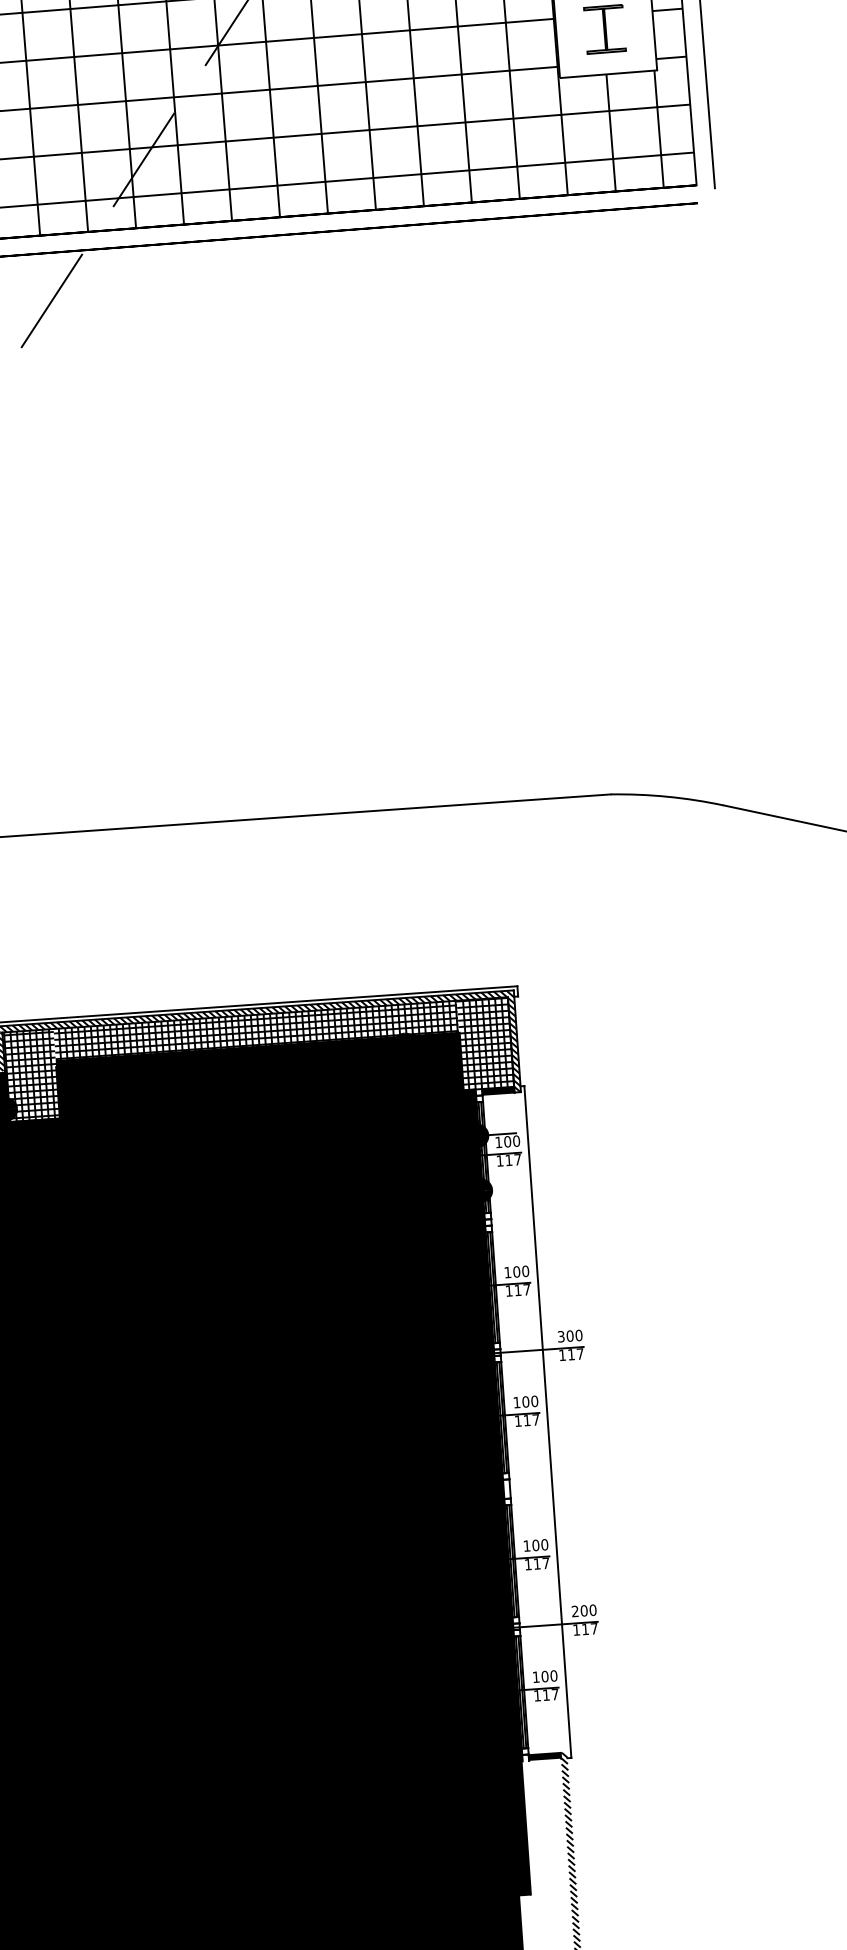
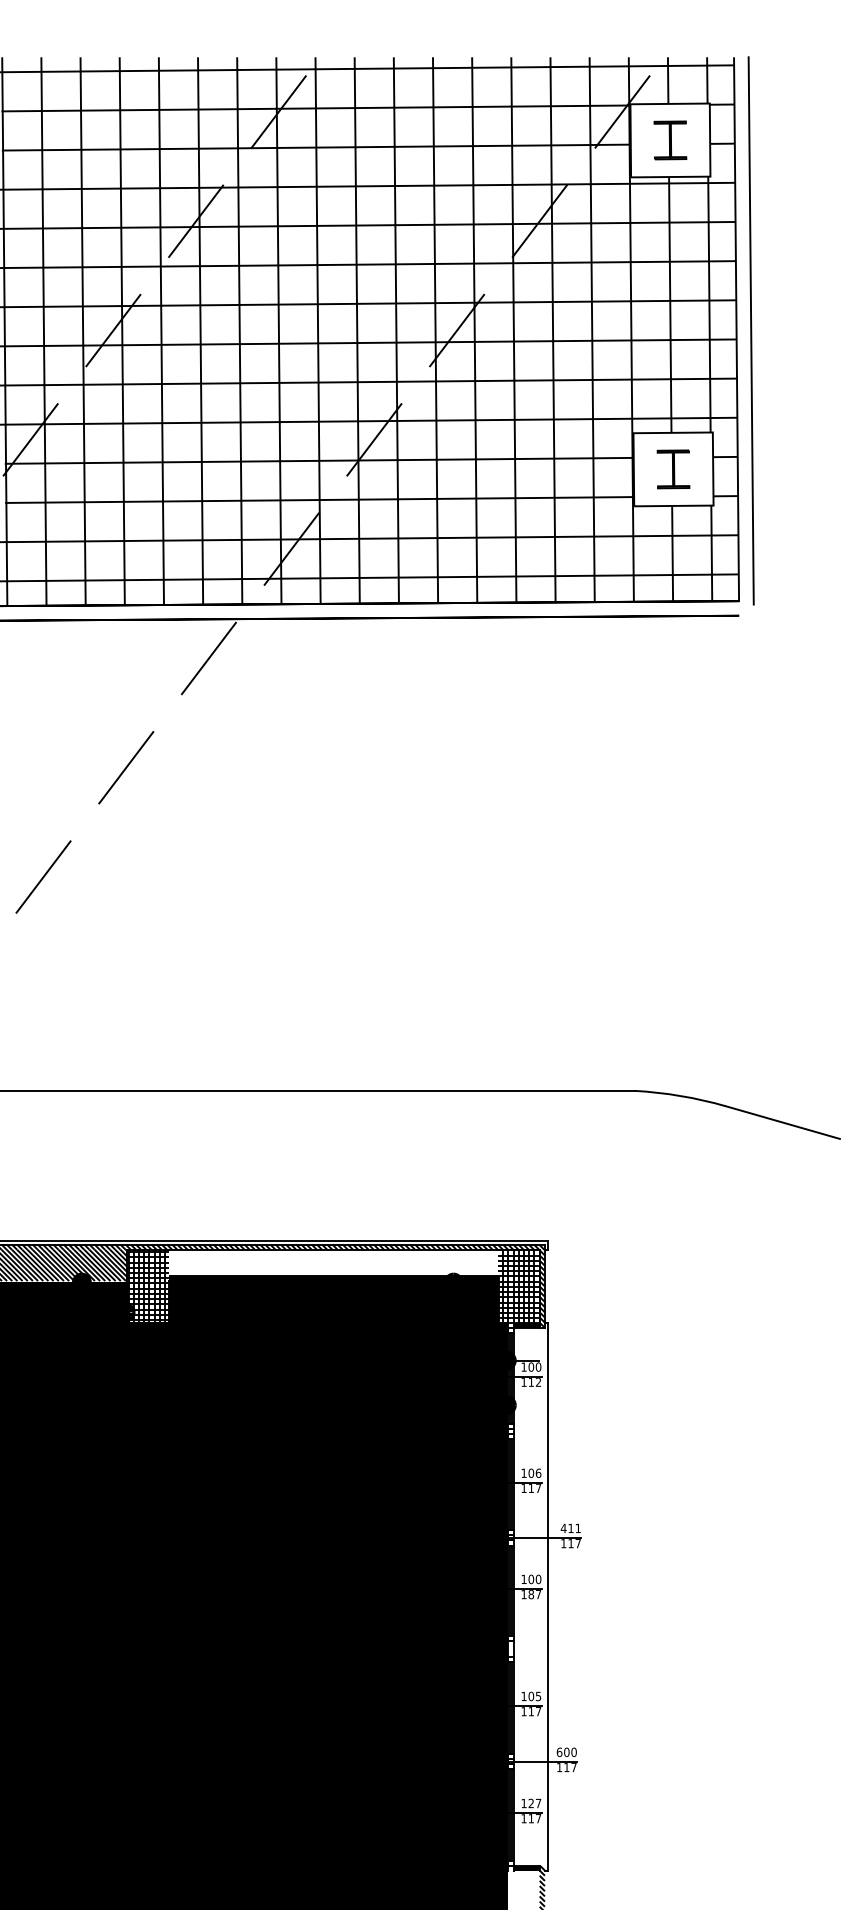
hatch: (255, 1034) -> (332, 1265), removed
text: (517, 1160) -> (538, 1382), 117 -> 112
text: (525, 1270) -> (538, 1472), 100 -> 106
text: (569, 1336) -> (570, 1528), 300 -> 411
text: (527, 1420) -> (531, 1594), 117 -> 187
text: (544, 1544) -> (538, 1696), 100 -> 105
text: (575, 1611) -> (559, 1752), 200 -> 600
text: (548, 1676) -> (534, 1803), 100 -> 127

